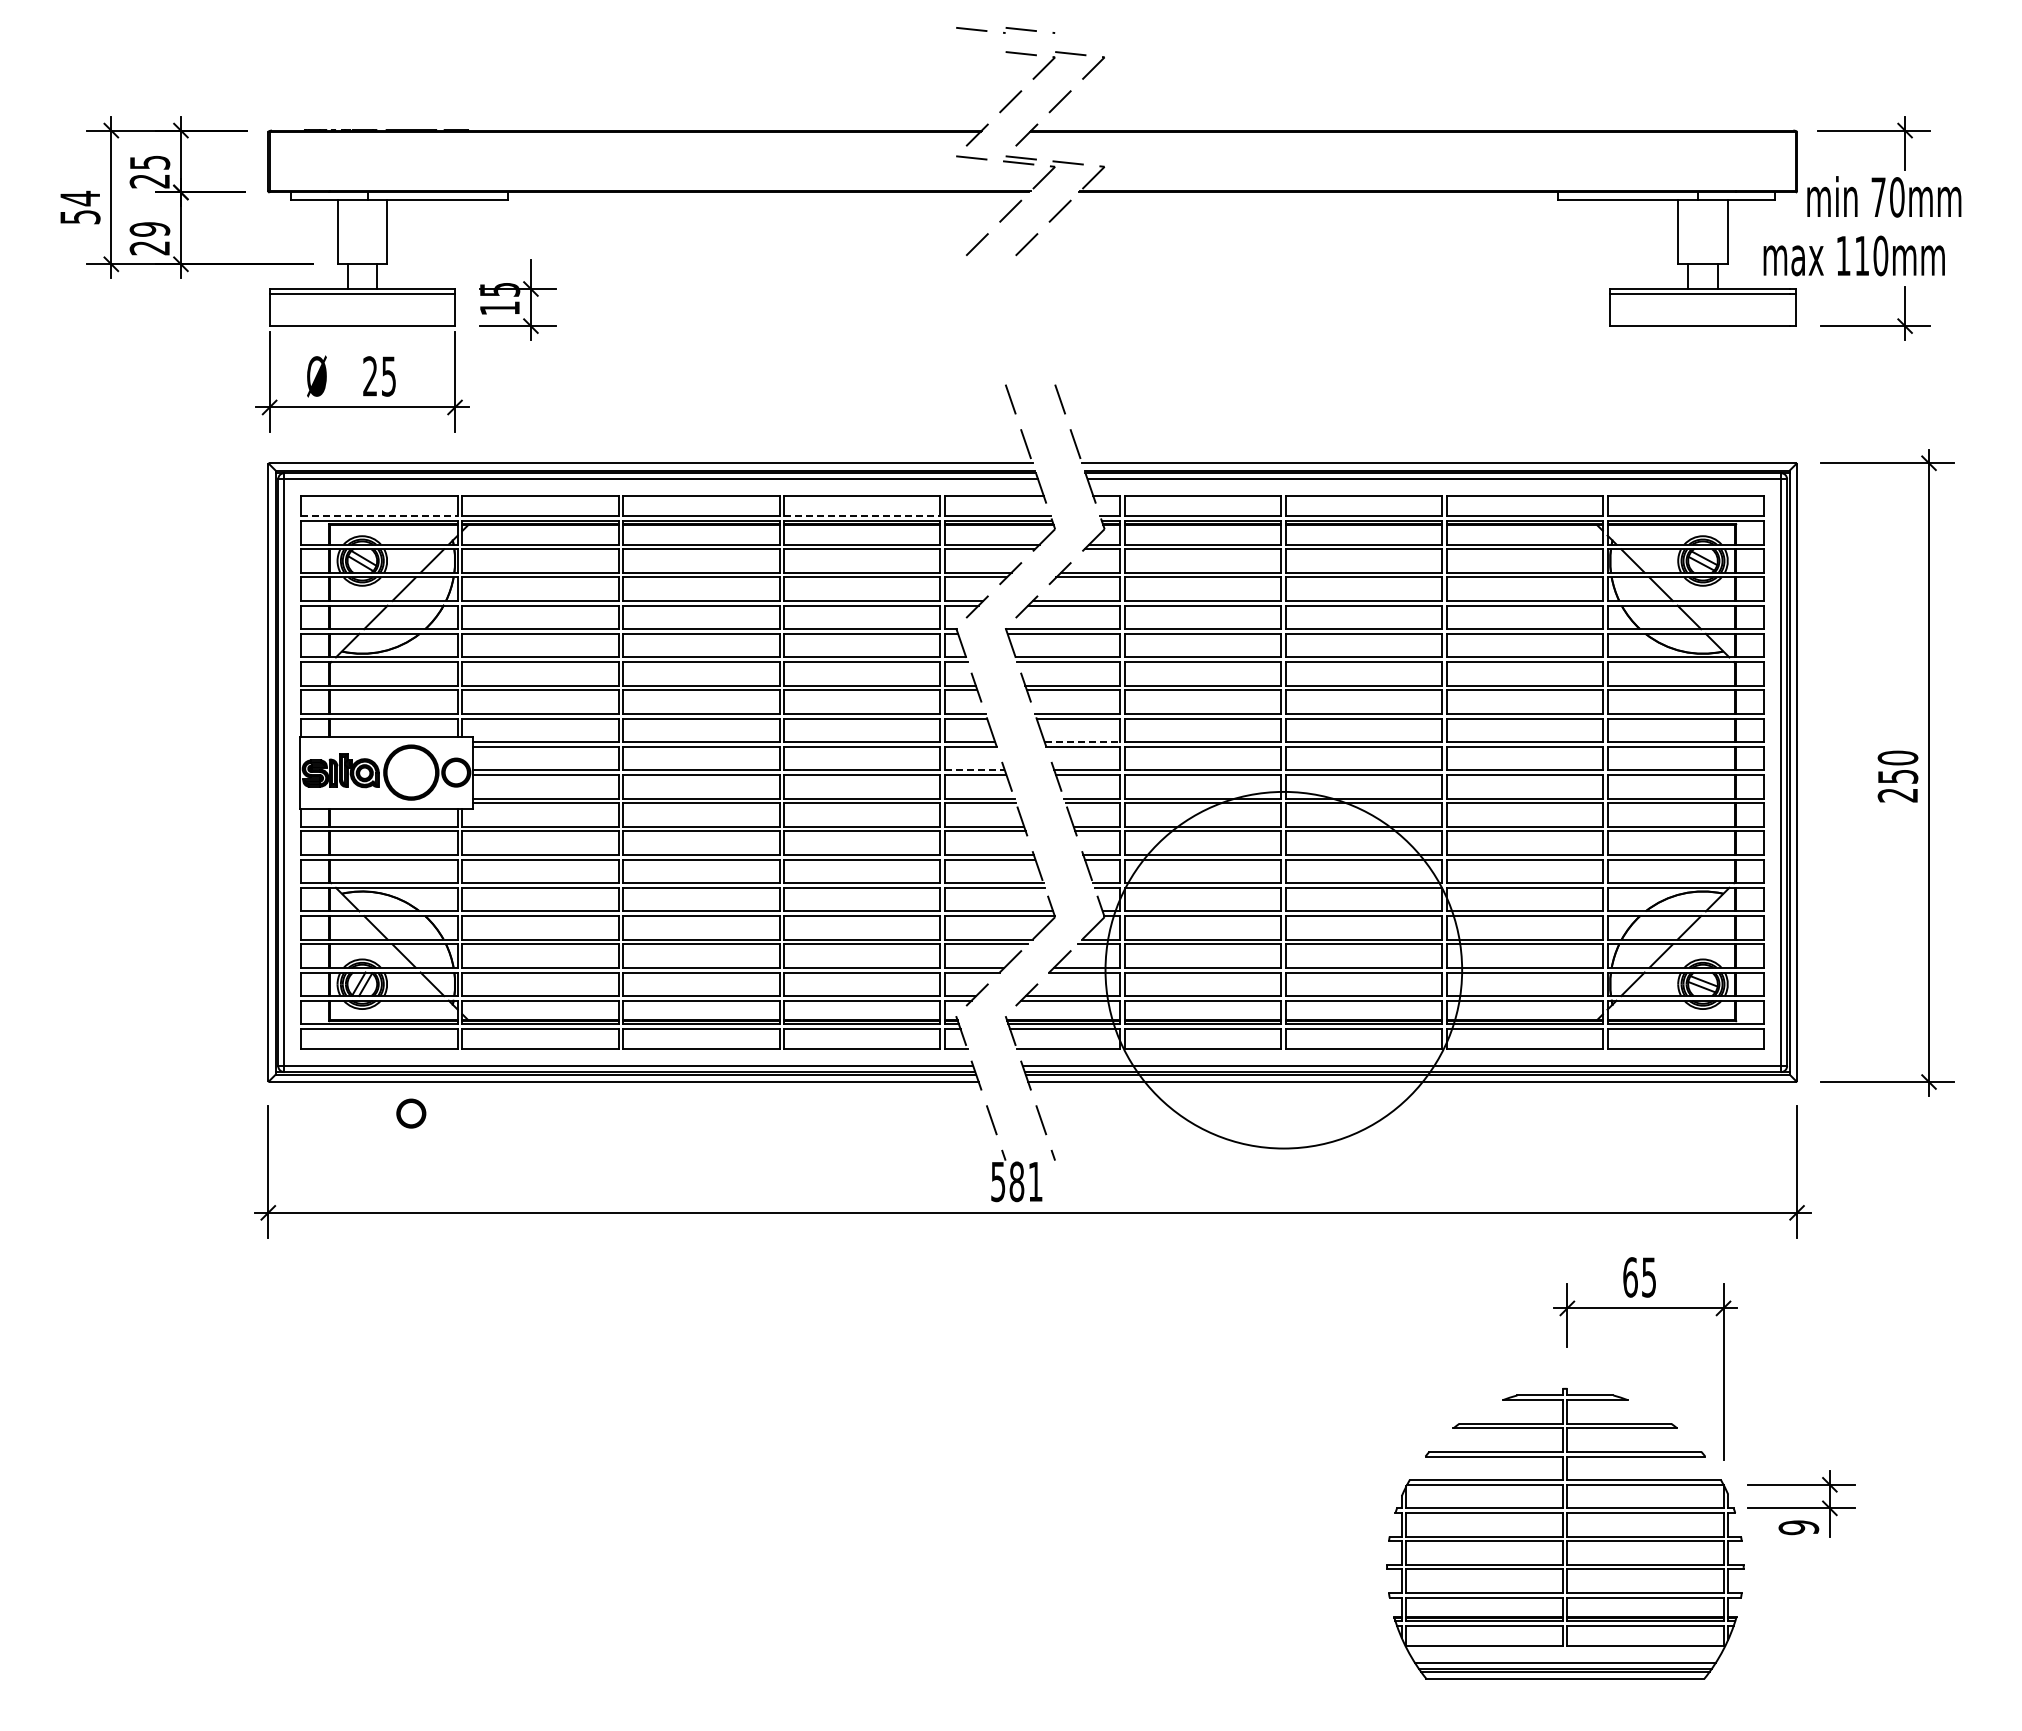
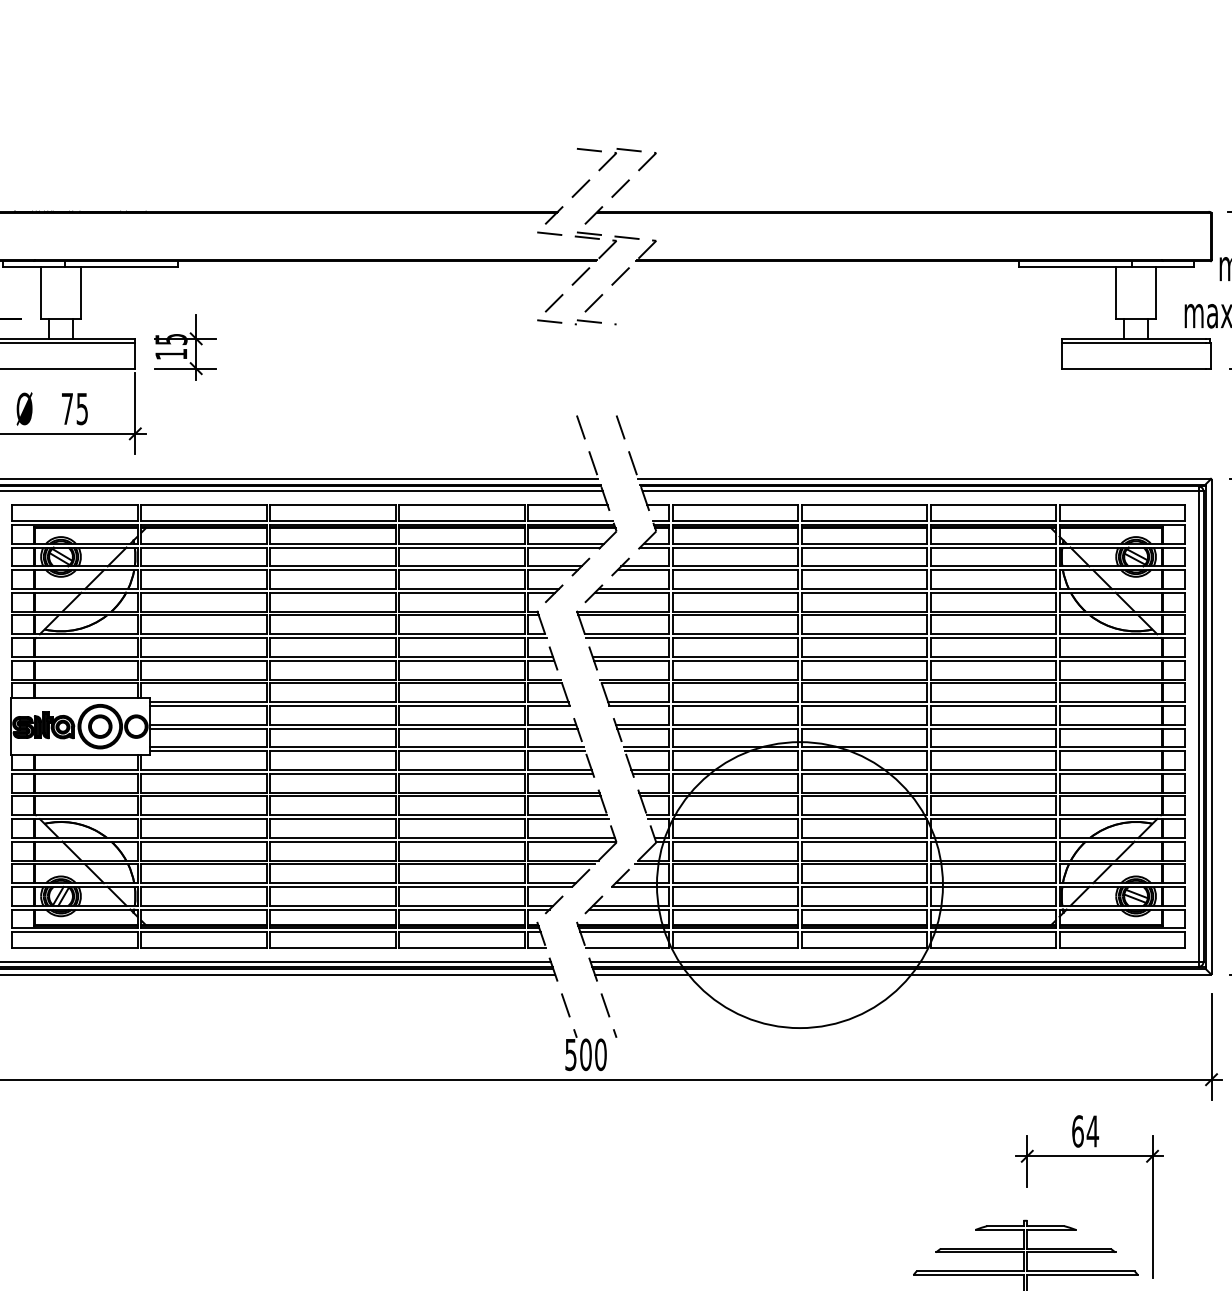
part: (1005, 30) -> (576, 322), moved
text: (370, 376) -> (67, 409), 25 -> 75
line: (379, 516) -> (74, 521), dashed -> solid
line: (862, 516) -> (462, 521), dashed -> solid
line: (1082, 742) -> (638, 702), dashed -> solid
line: (974, 770) -> (551, 724), dashed -> solid
part: (411, 1113) -> (100, 726), moved
text: (1025, 1181) -> (592, 1054), 581 -> 500
text: (1648, 1277) -> (1092, 1131), 65 -> 64

